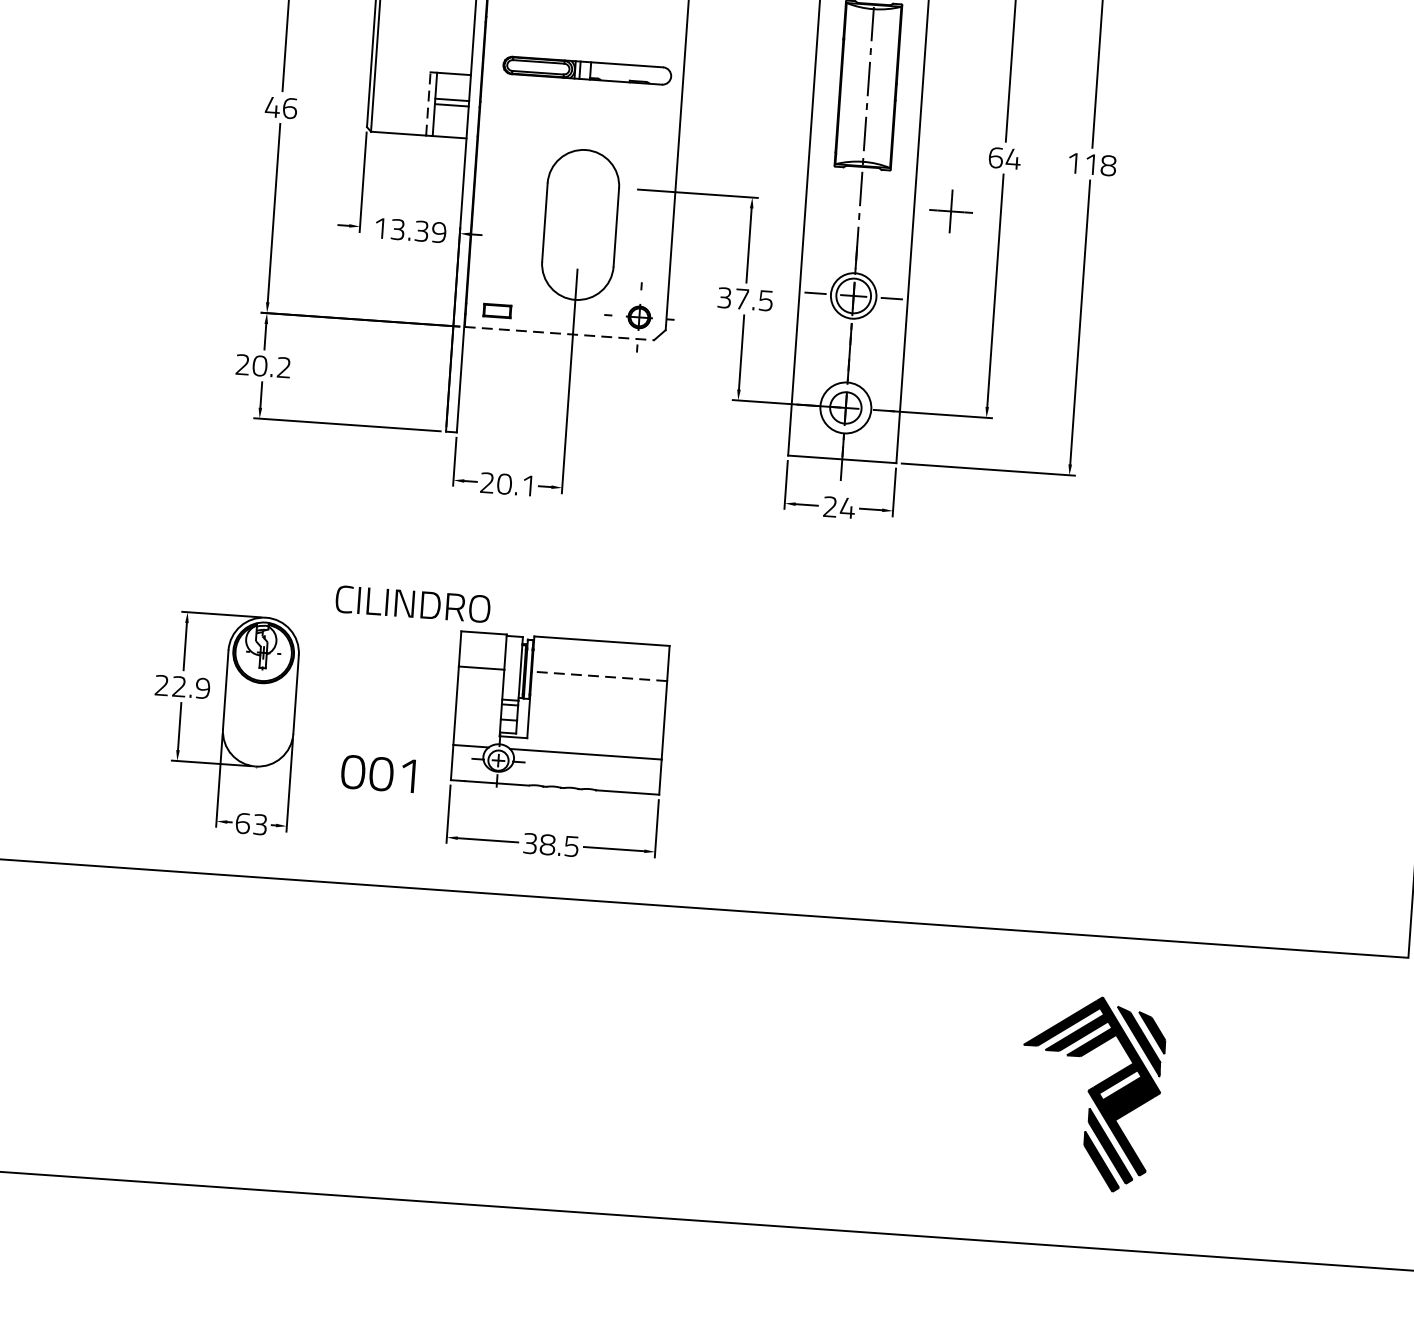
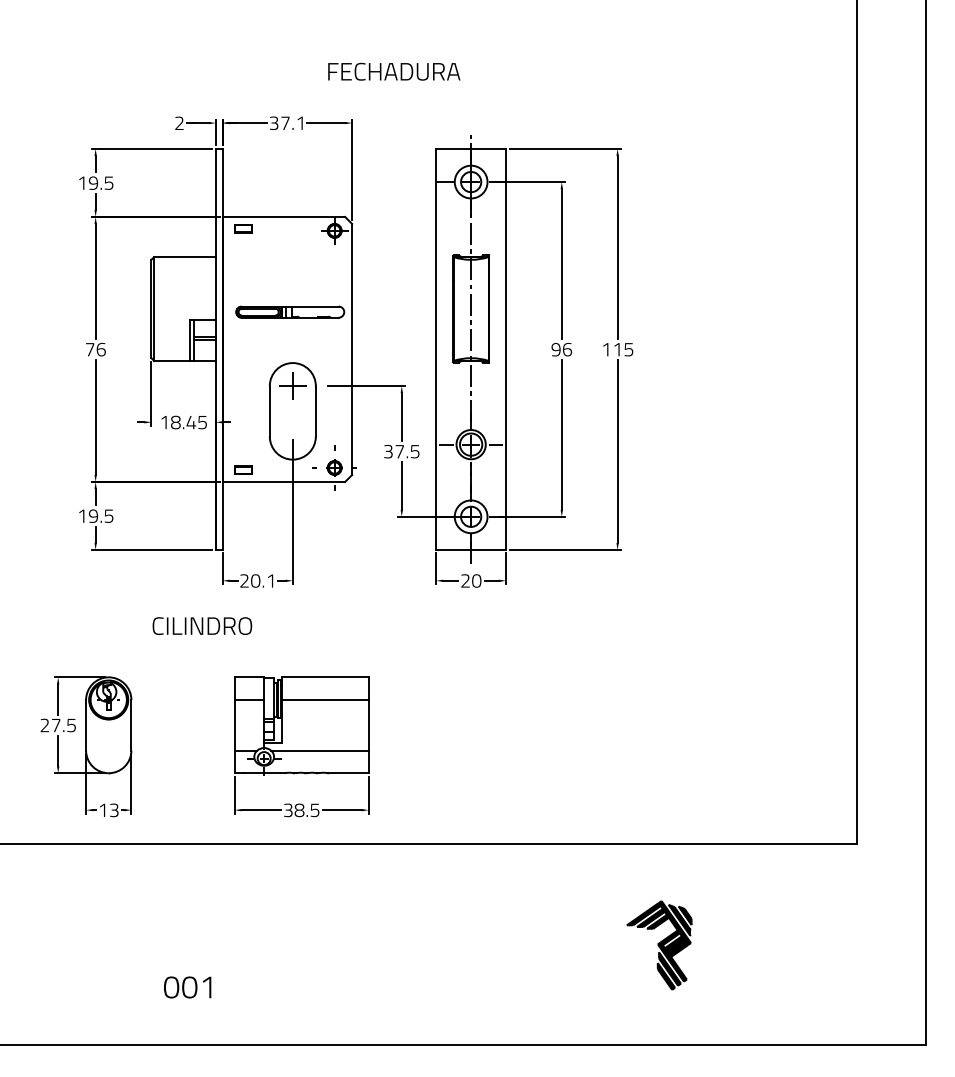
line: (427, 103) -> (189, 340), dashed -> solid
text: (271, 106) -> (89, 349), 46 -> 76
text: (1004, 158) -> (561, 349), 64 -> 96
text: (1108, 165) -> (628, 349), 118 -> 115
part: (950, 210) -> (292, 385), moved
text: (417, 230) -> (188, 422), 13.39 -> 18.45
line: (560, 332) -> (284, 481), dashed -> solid
text: (263, 365) -> (95, 515), 20.2 -> 19.5
text: (847, 507) -> (476, 580), 24 -> 20
text: (413, 603) -> (202, 625), moved
line: (599, 677) -> (325, 700), dashed -> solid
text: (190, 687) -> (63, 725), 22.9 -> 27.5
text: (377, 773) -> (187, 987), moved
text: (241, 823) -> (102, 810), 63 -> 13
part: (1091, 1093) -> (659, 945), size x0.71

